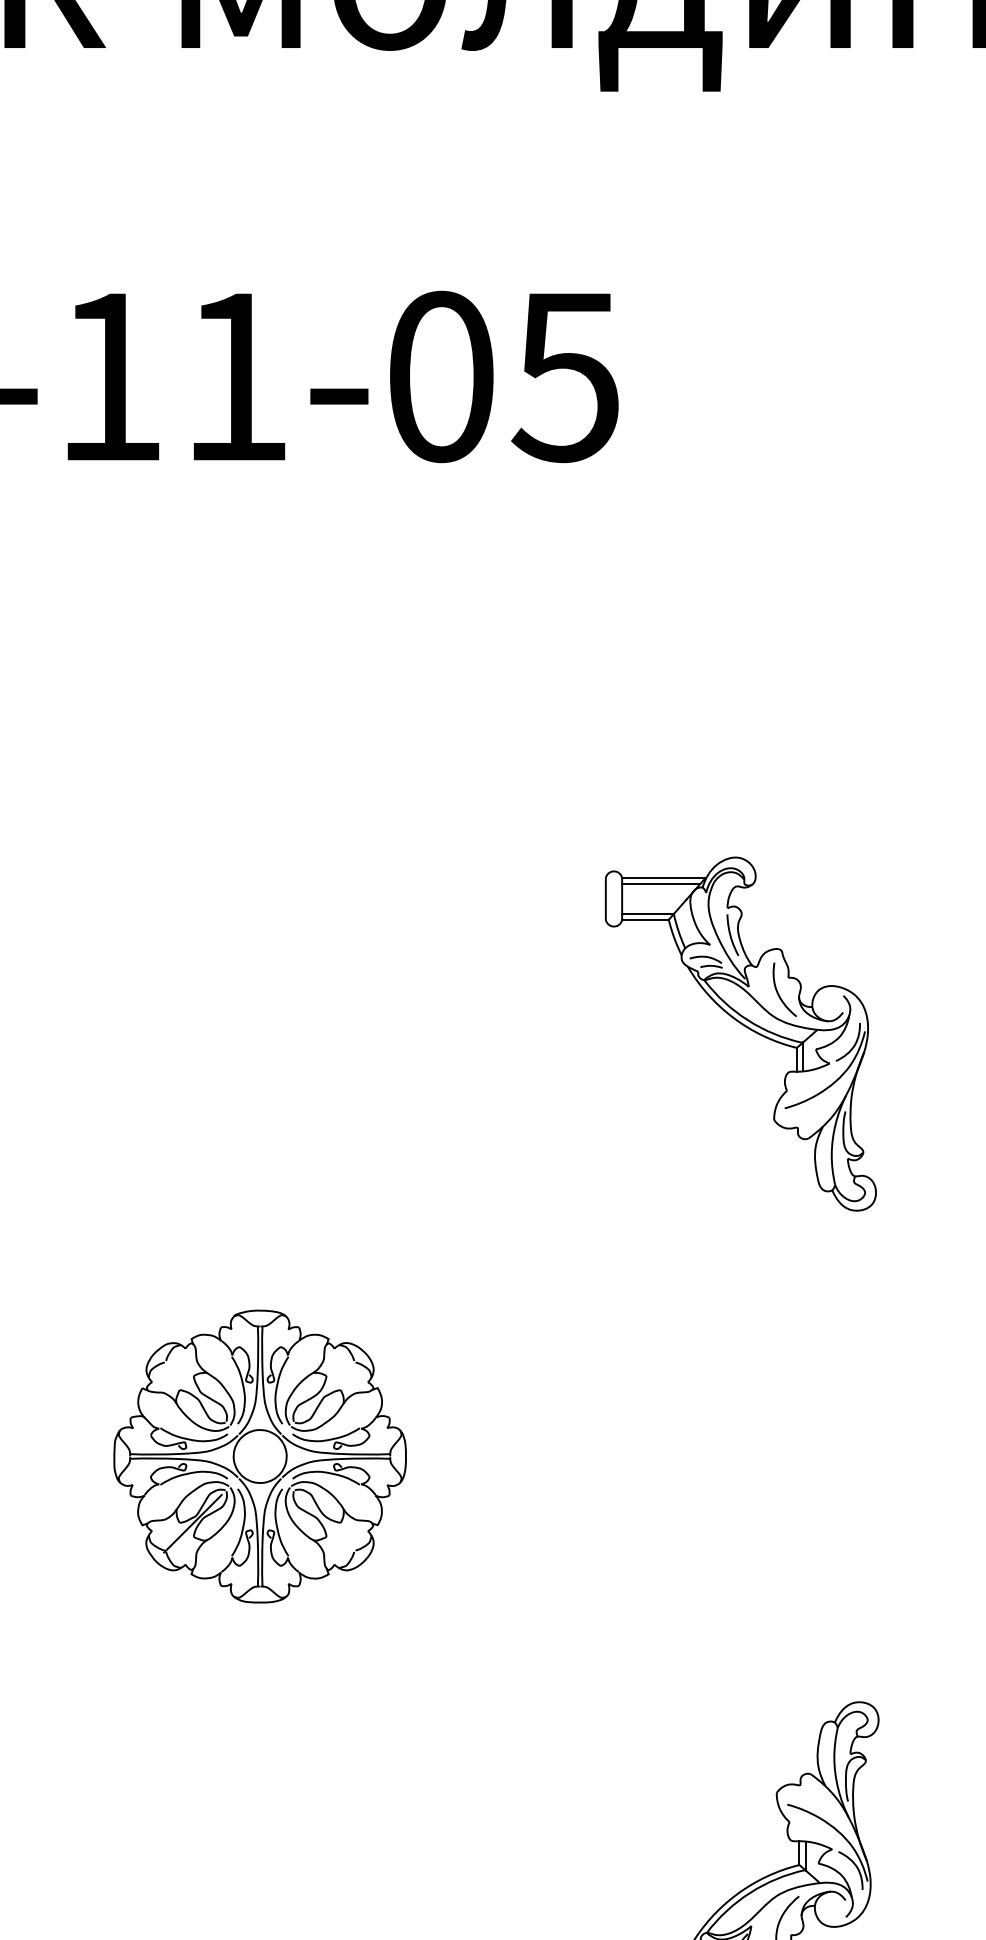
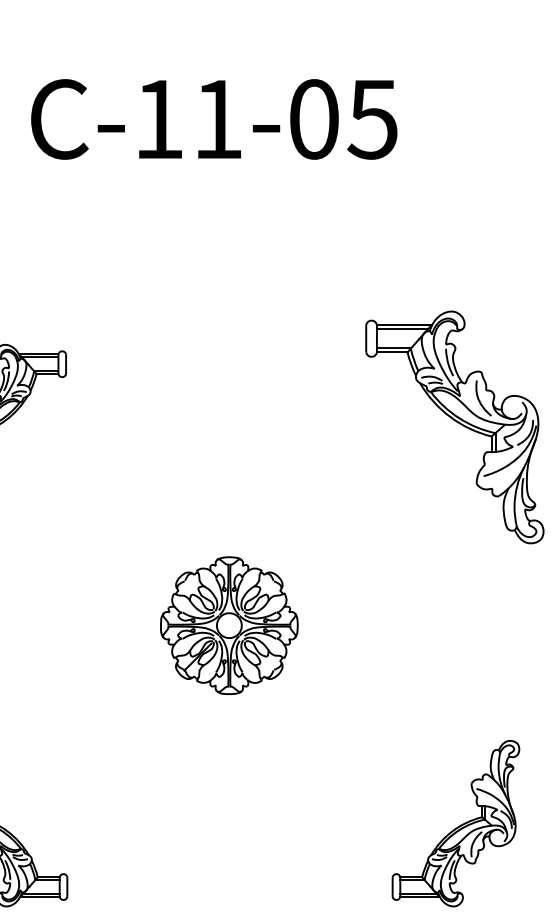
part: (740, 1033) -> (454, 427), size x1.4

